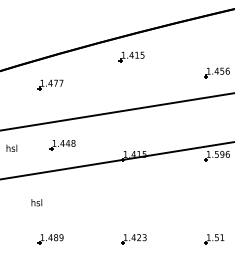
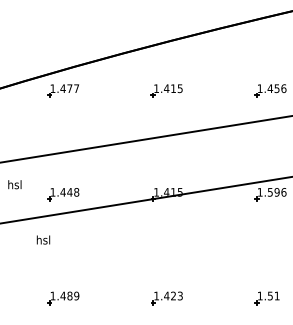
part: (131, 56) -> (166, 90), moved
part: (50, 84) -> (63, 90), moved
part: (62, 145) -> (63, 194), moved
text: (36, 202) -> (43, 239), moved

